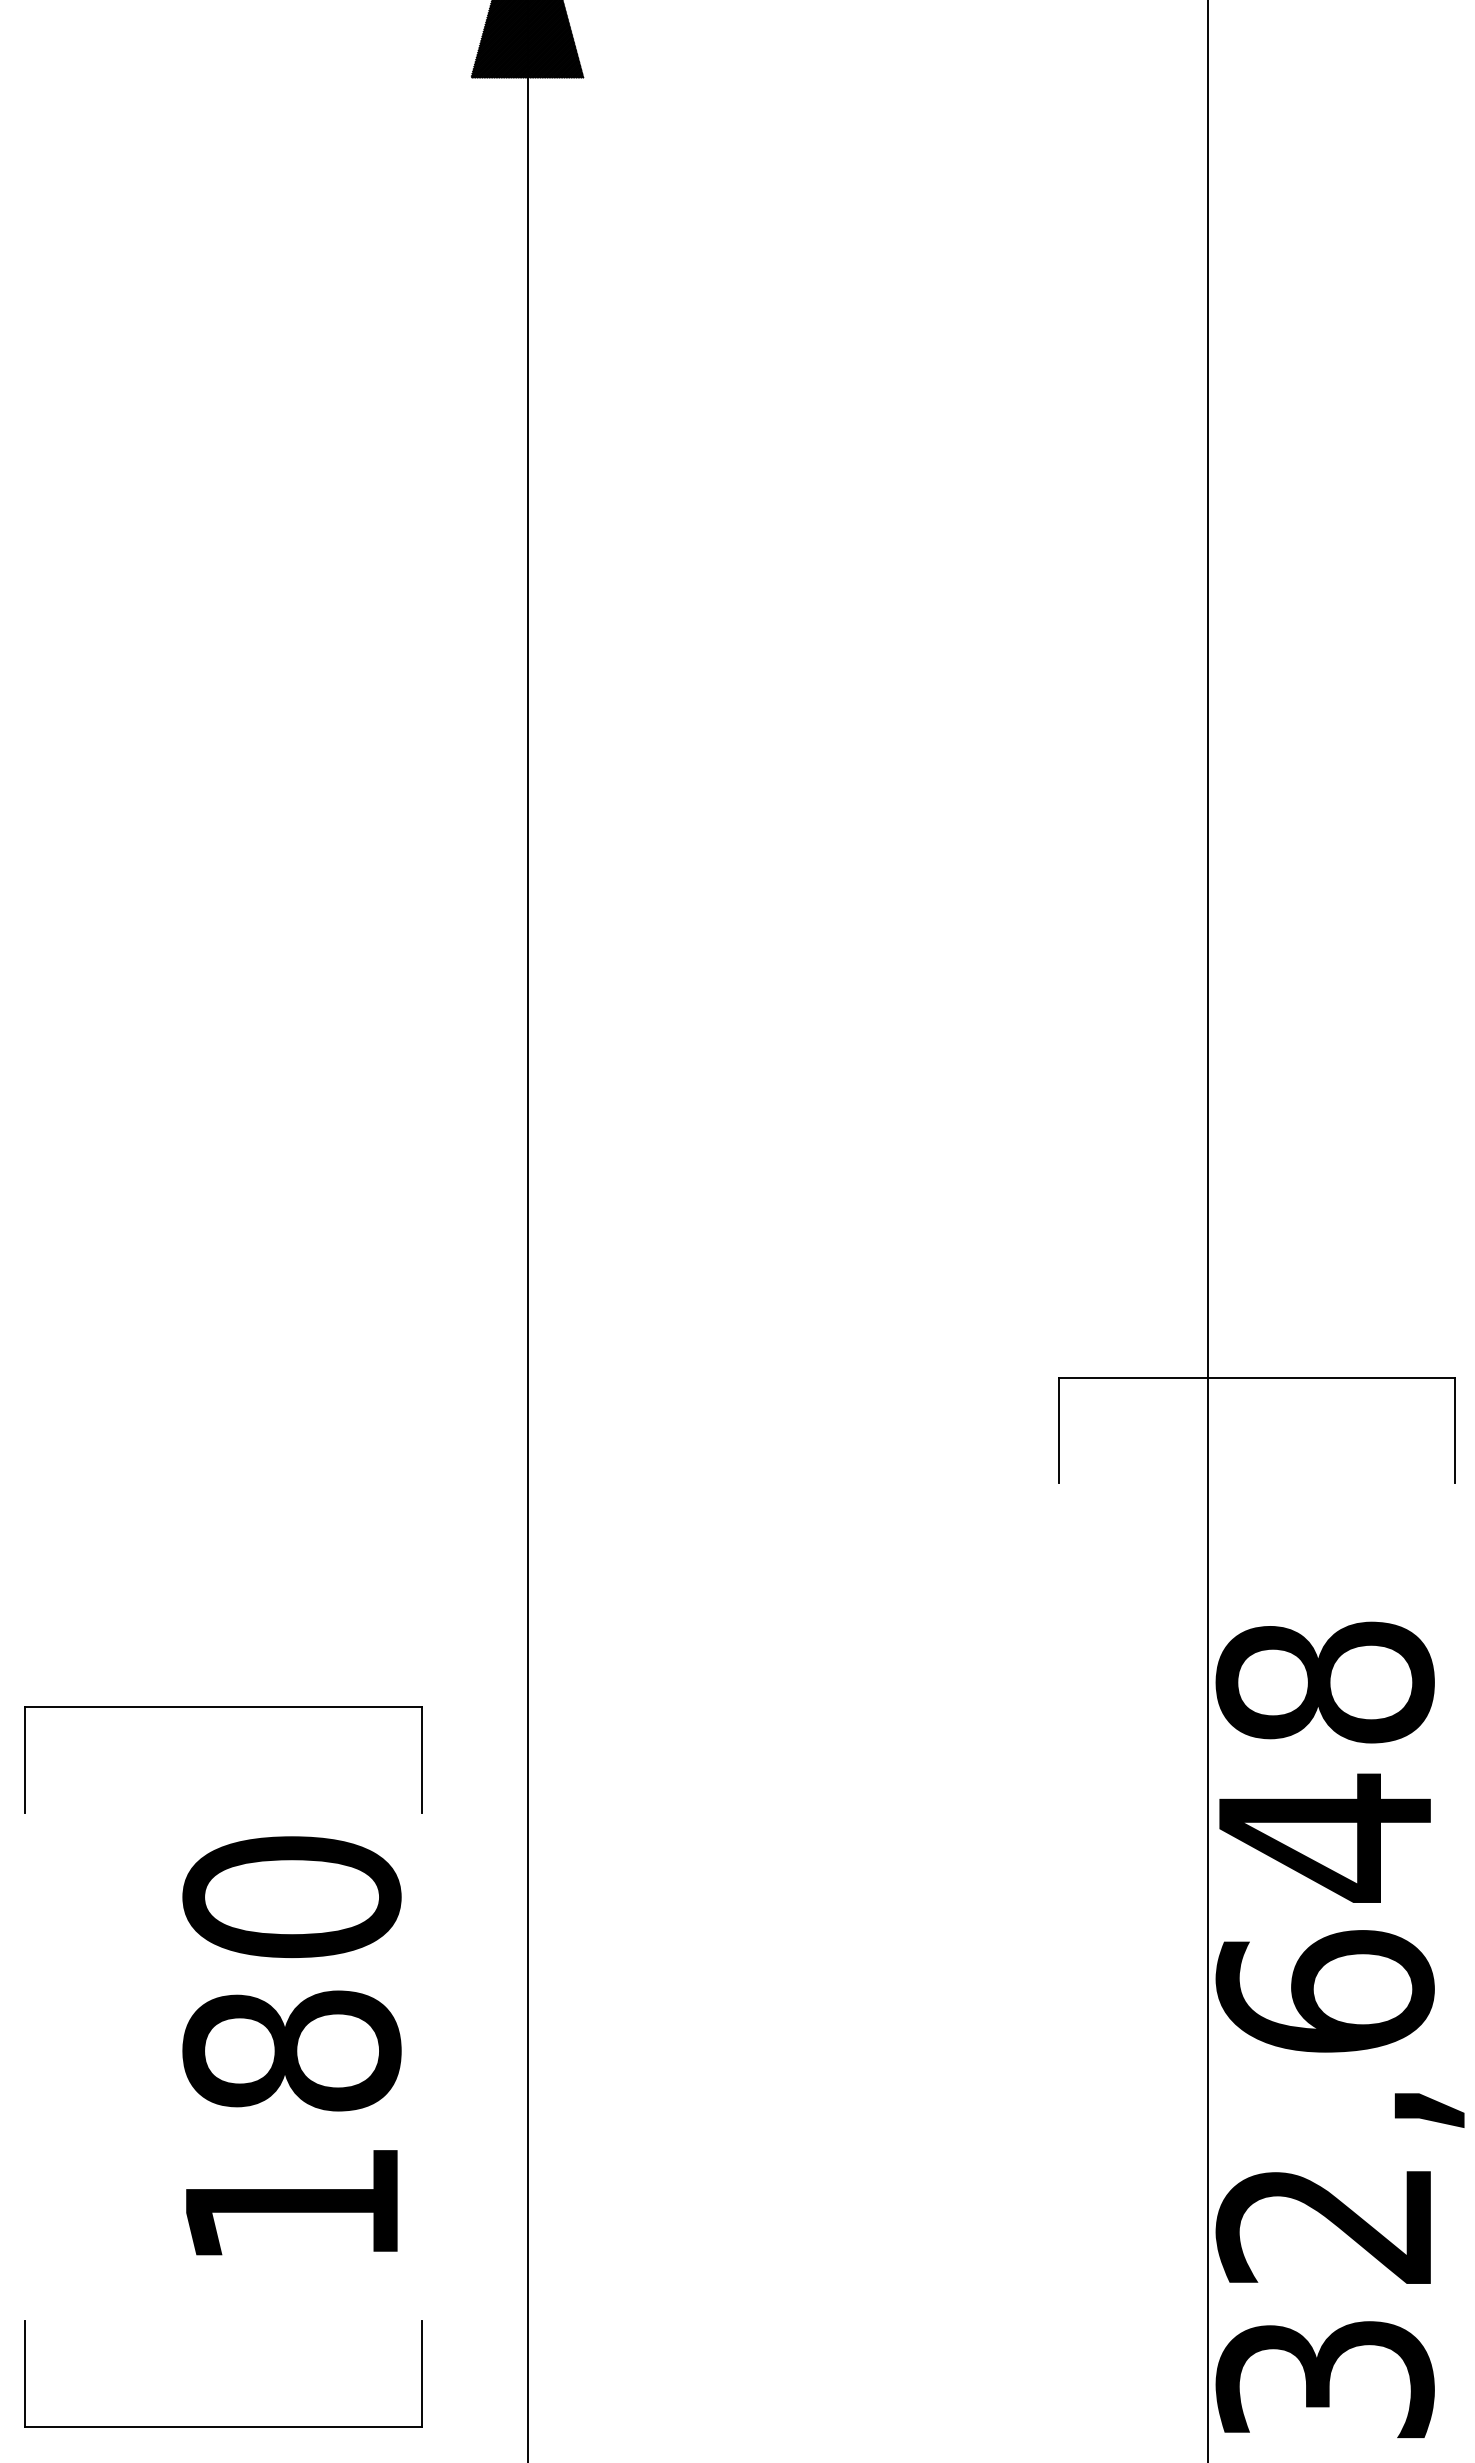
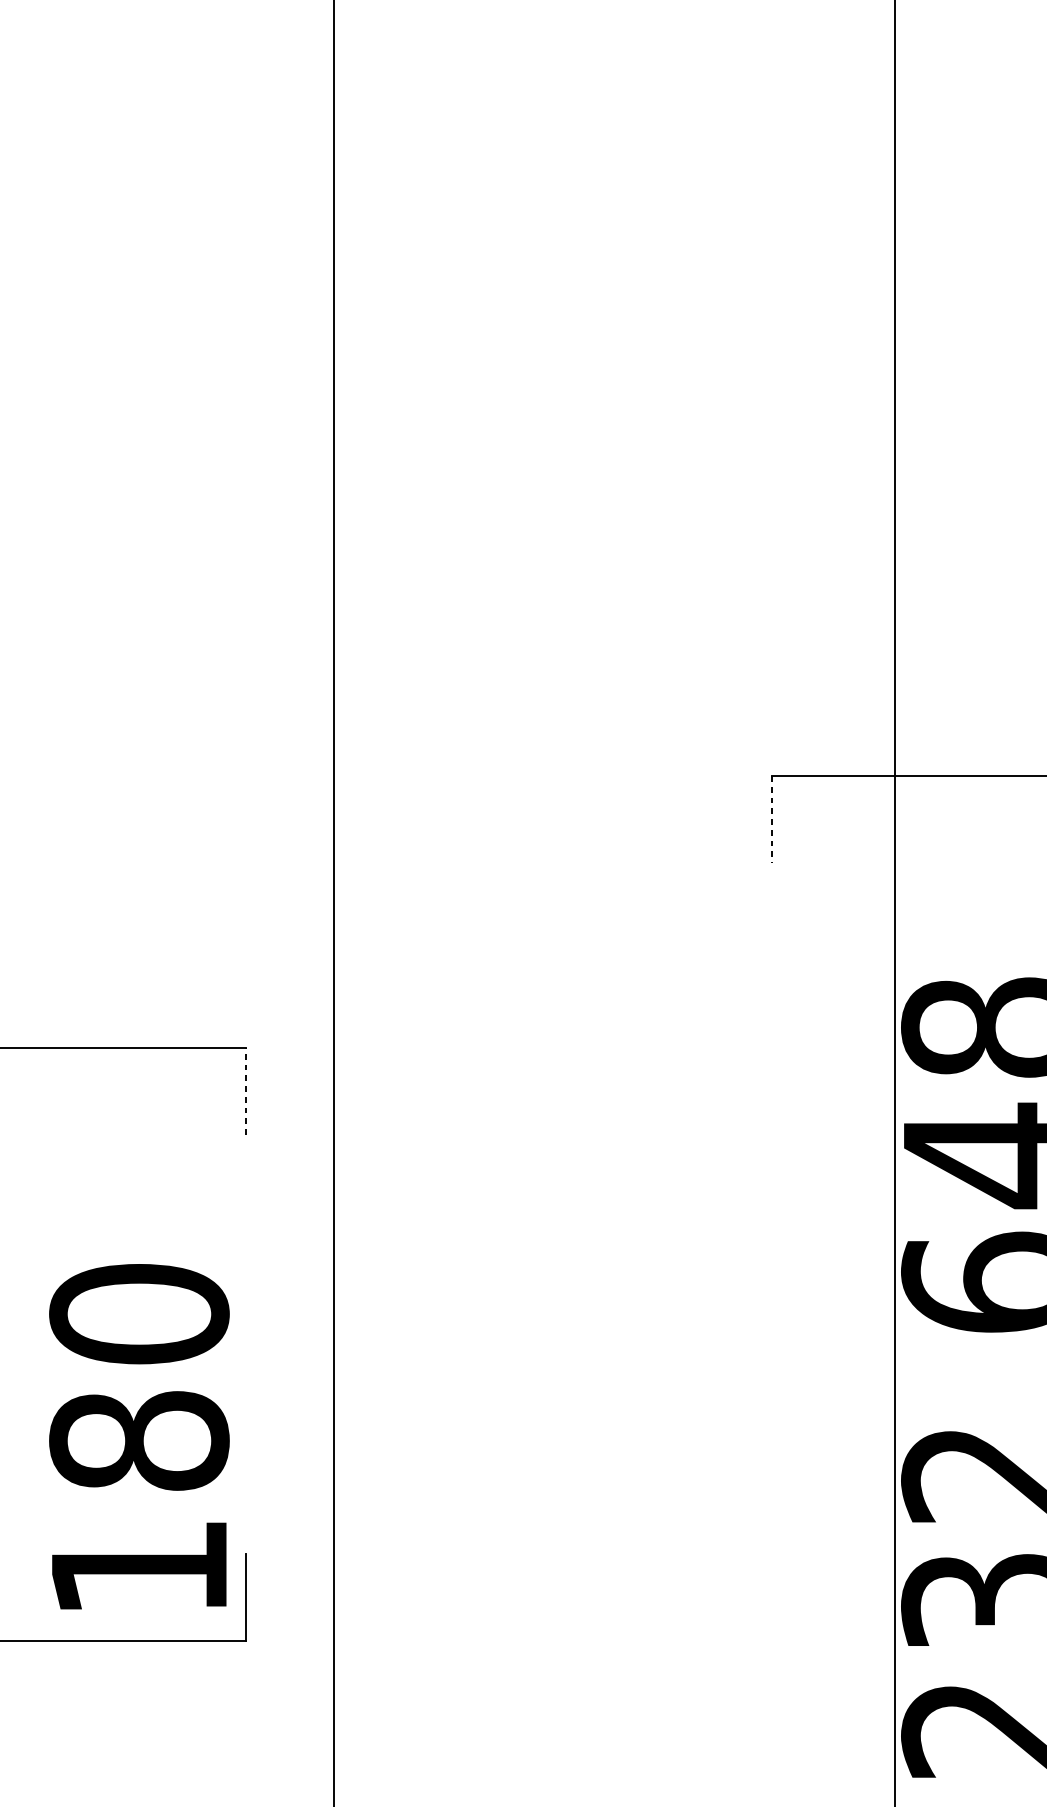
line: (1058, 1430) -> (771, 819), solid -> dashed
line: (421, 1760) -> (246, 1091), solid -> dashed
text: (291, 2045) -> (139, 1436), moved

